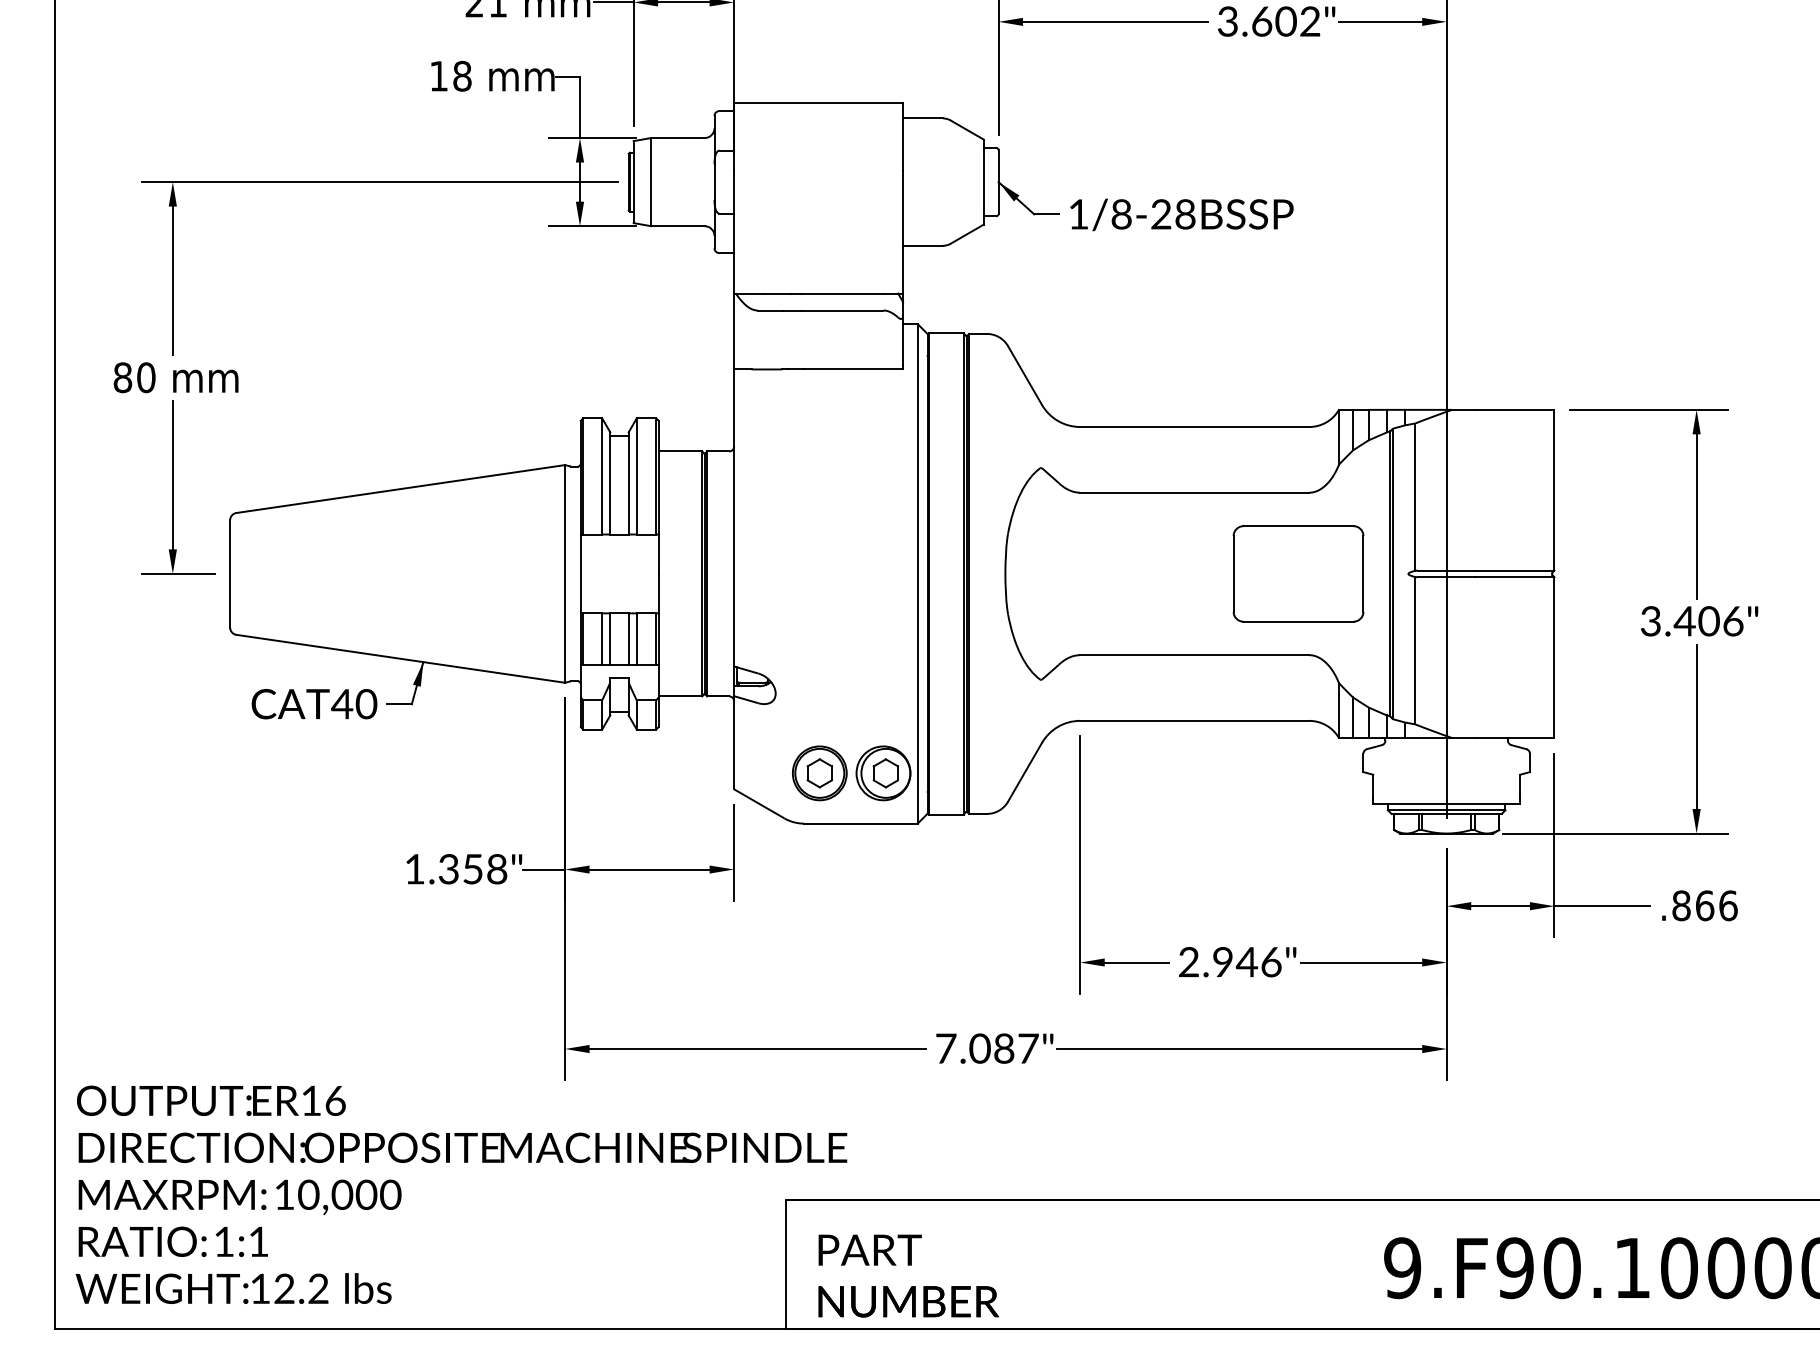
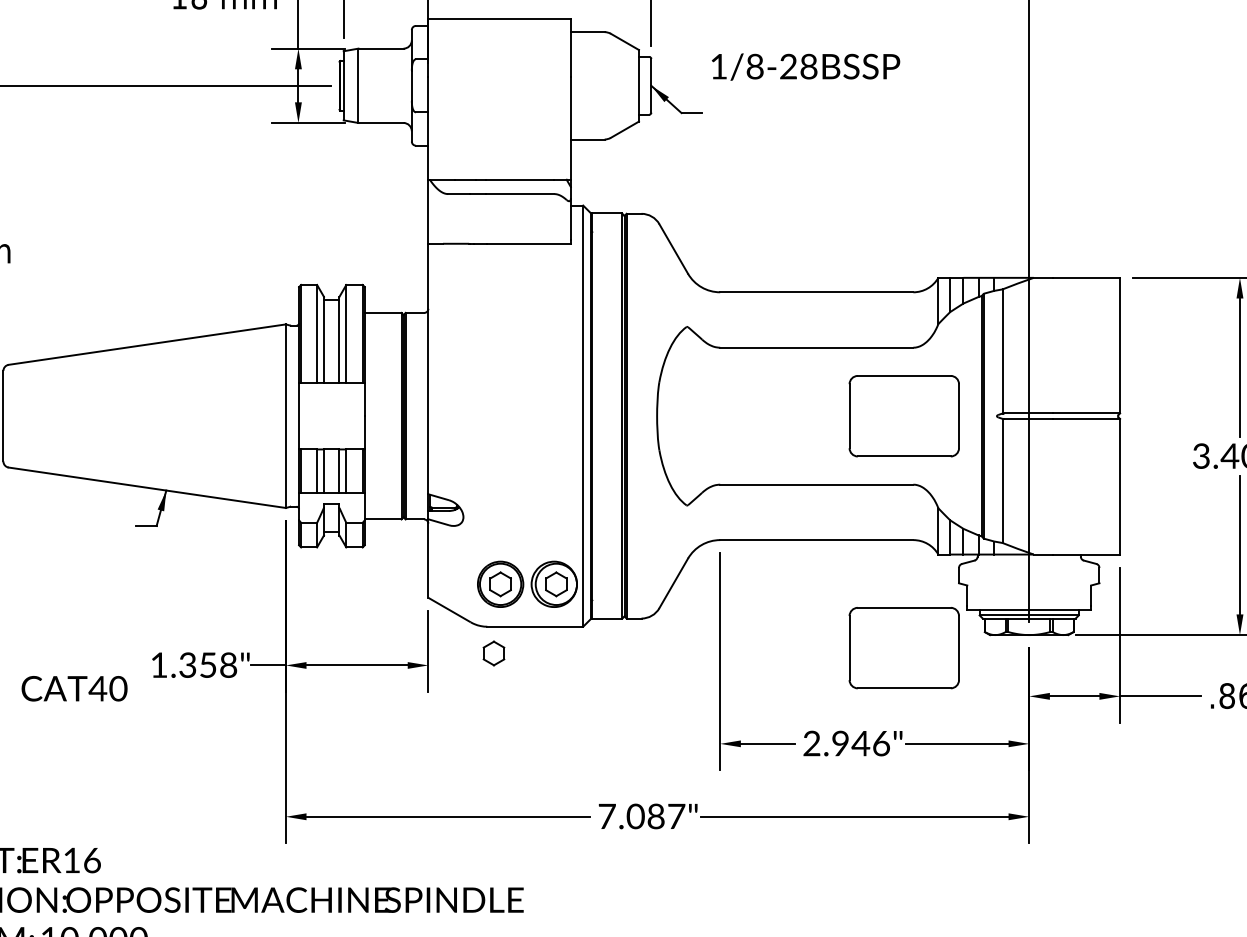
text: (1181, 214) -> (805, 66), moved
text: (314, 704) -> (74, 689), moved
part: (1298, 848) -> (904, 647), added
part: (811, 855) -> (493, 653), added

